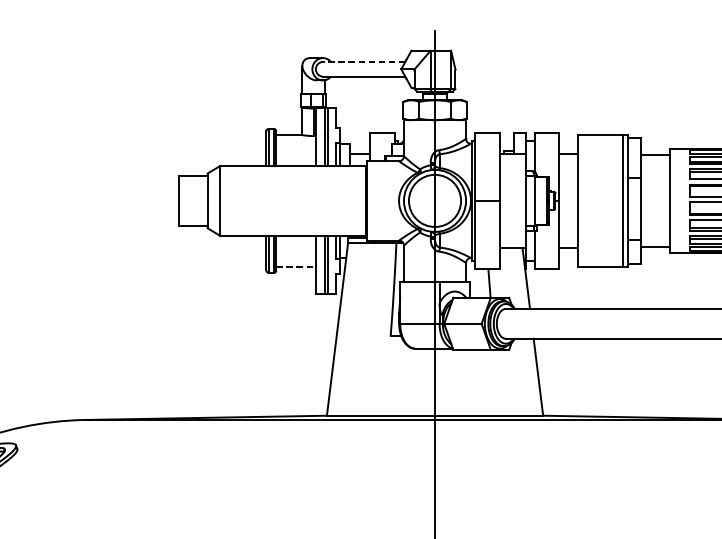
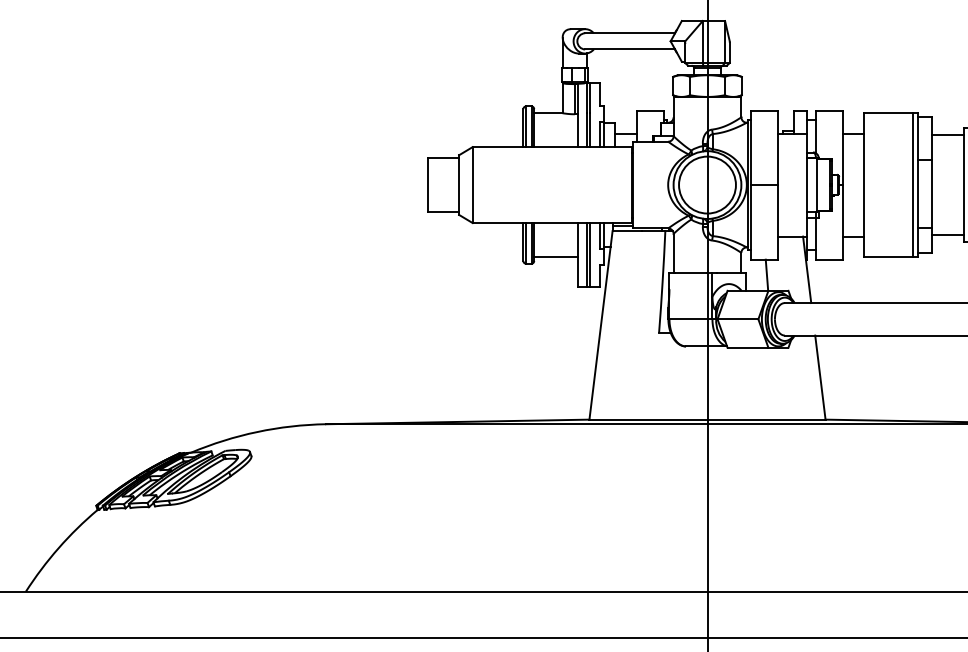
line: (364, 62) -> (630, 33), dashed -> solid
line: (295, 266) -> (555, 256), dashed -> solid

